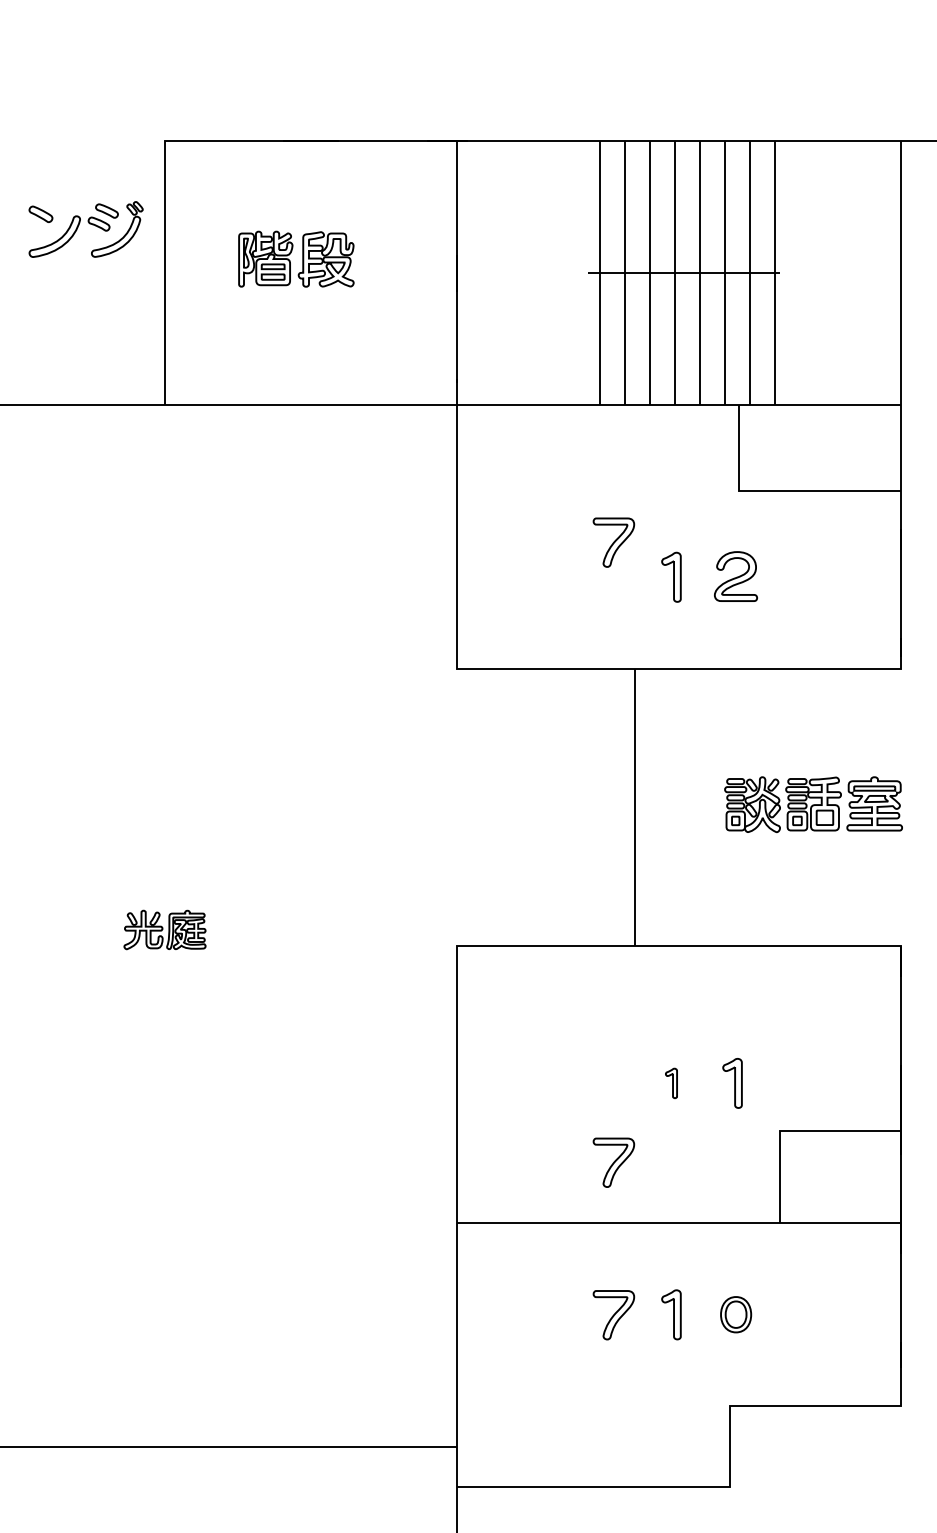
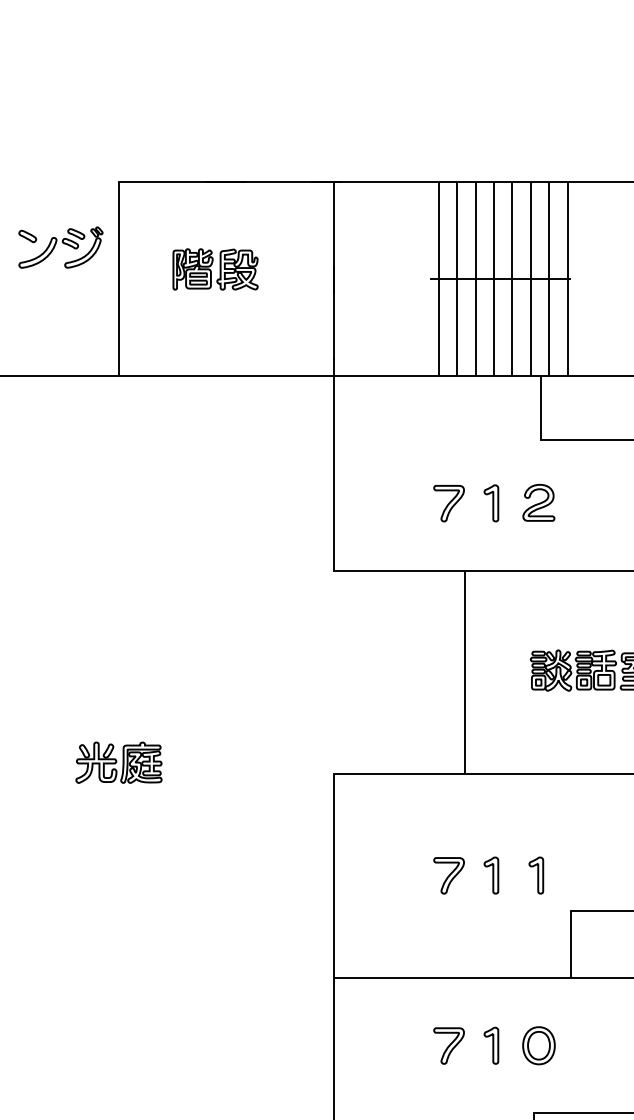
part: (613, 542) -> (448, 503), moved
part: (164, 929) -> (118, 762), size x1.43
part: (671, 1083) -> (491, 875), size x1.67
part: (613, 1162) -> (448, 875), moved
part: (735, 1314) -> (538, 1045), size x1.43

